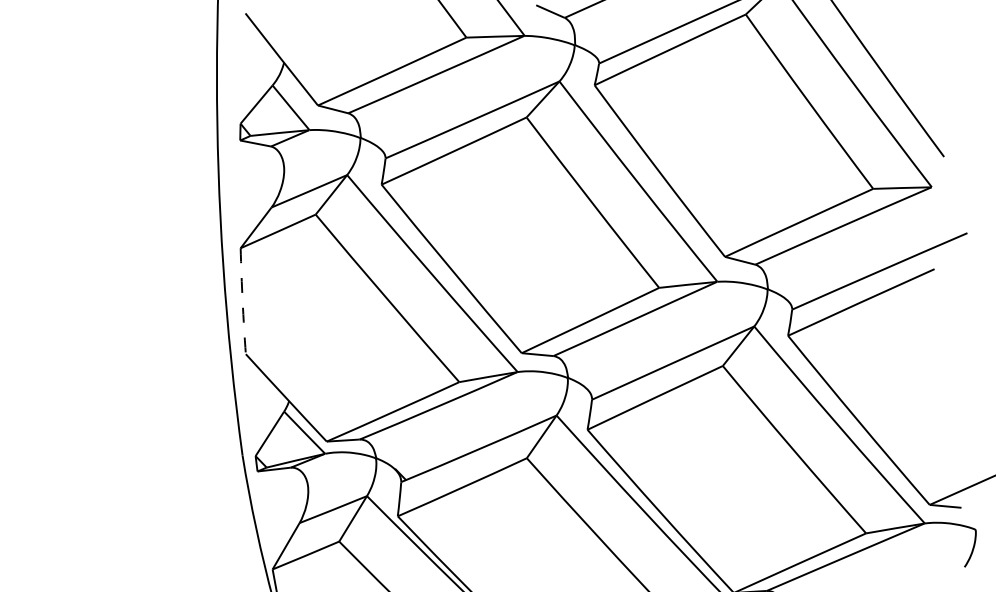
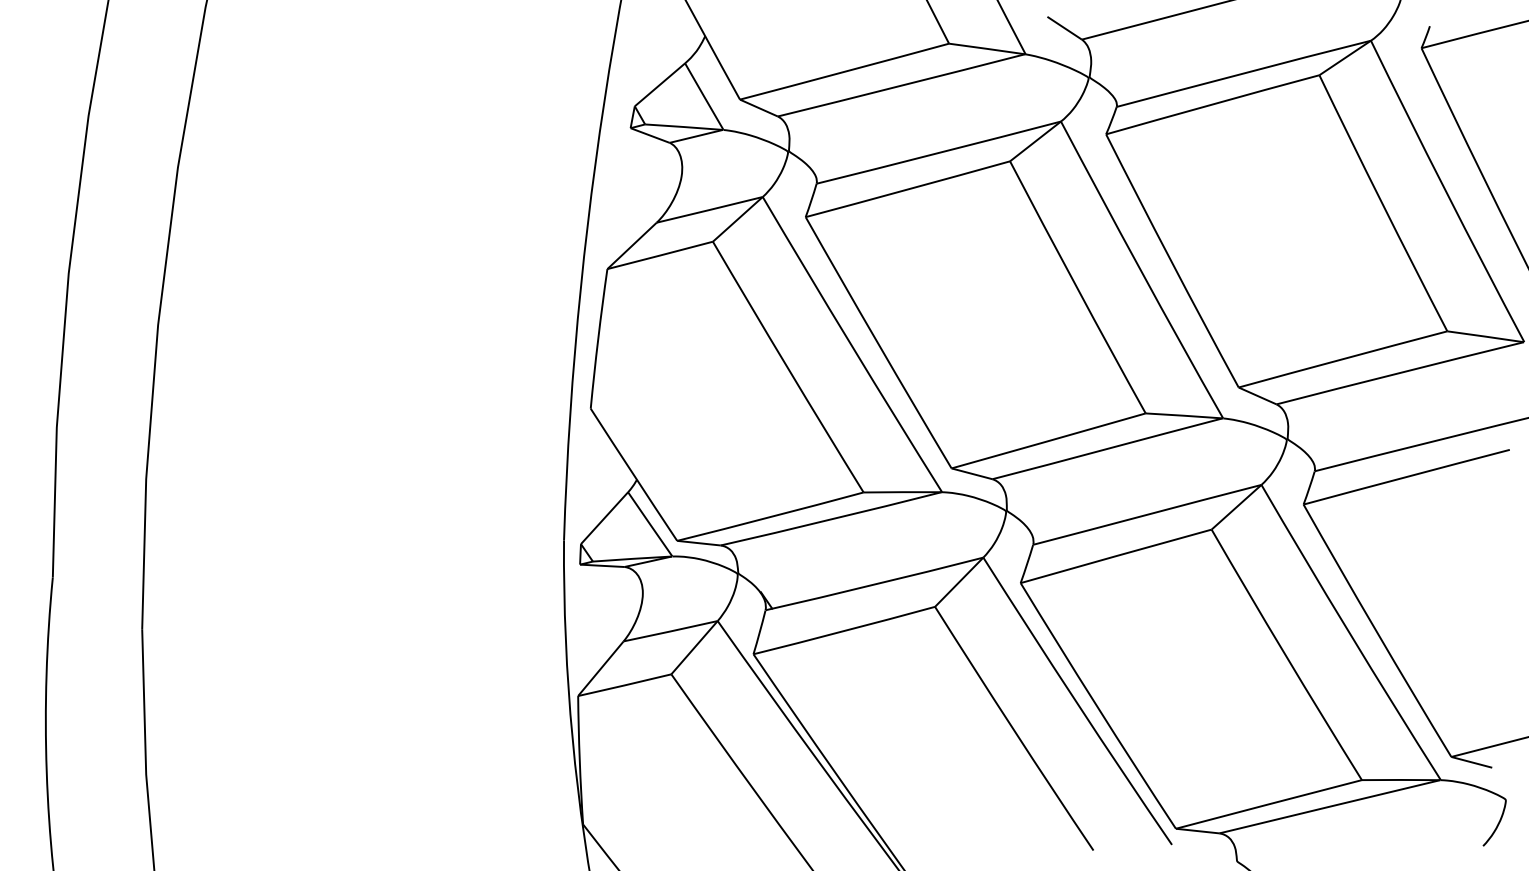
arc: (242, 300) -> (598, 338), dashed -> solid

